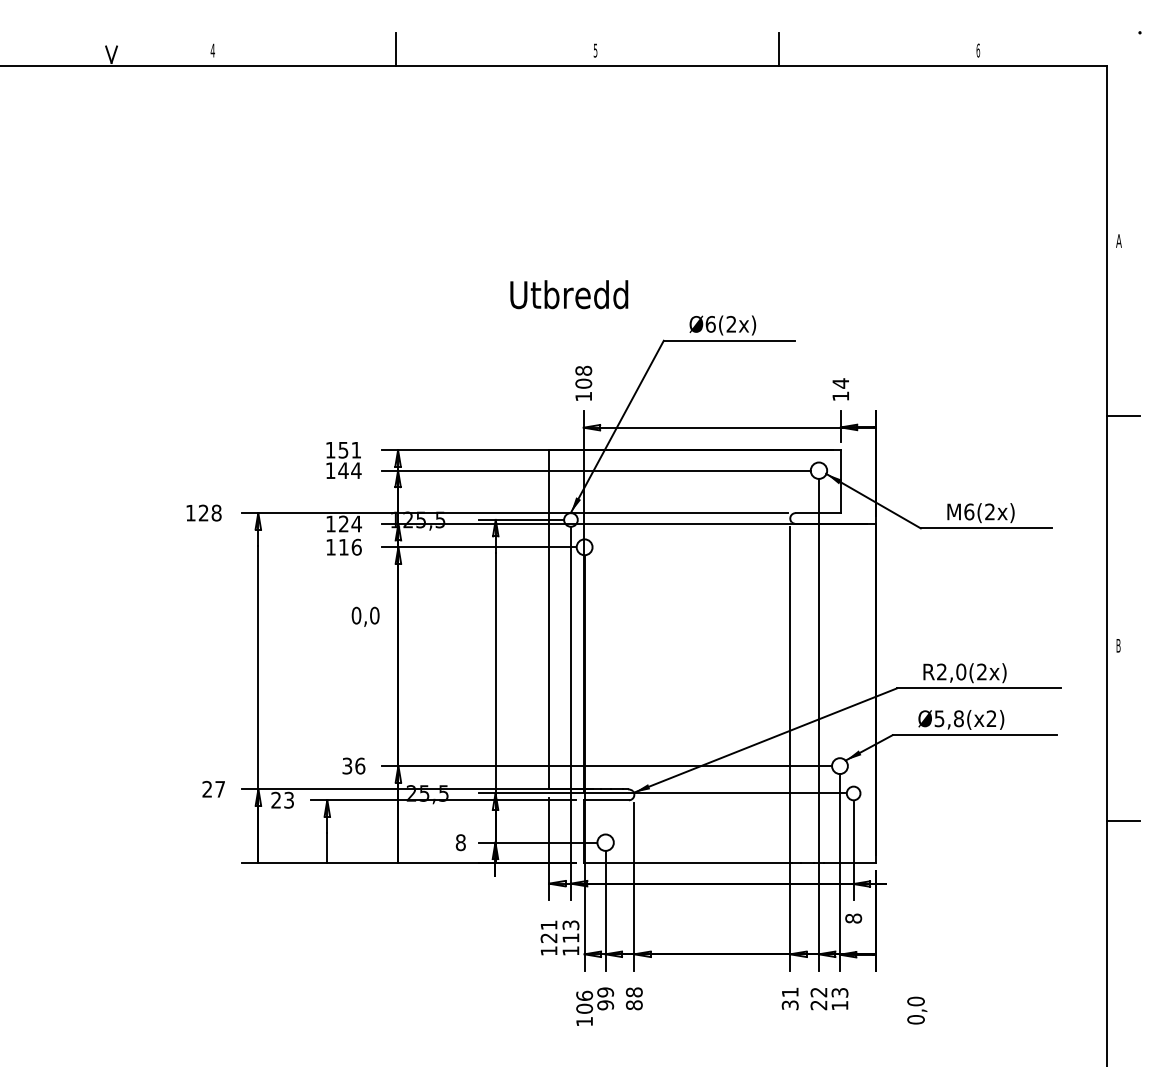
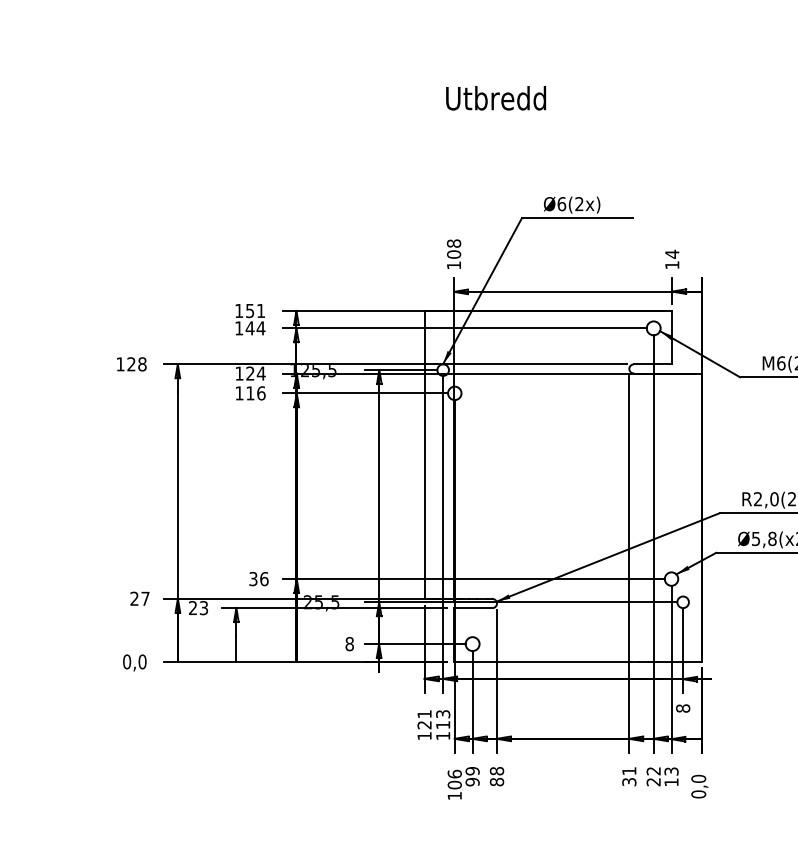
text: (569, 294) -> (496, 98), moved
text: (365, 616) -> (134, 662), moved
text: (917, 1010) -> (699, 786), moved

